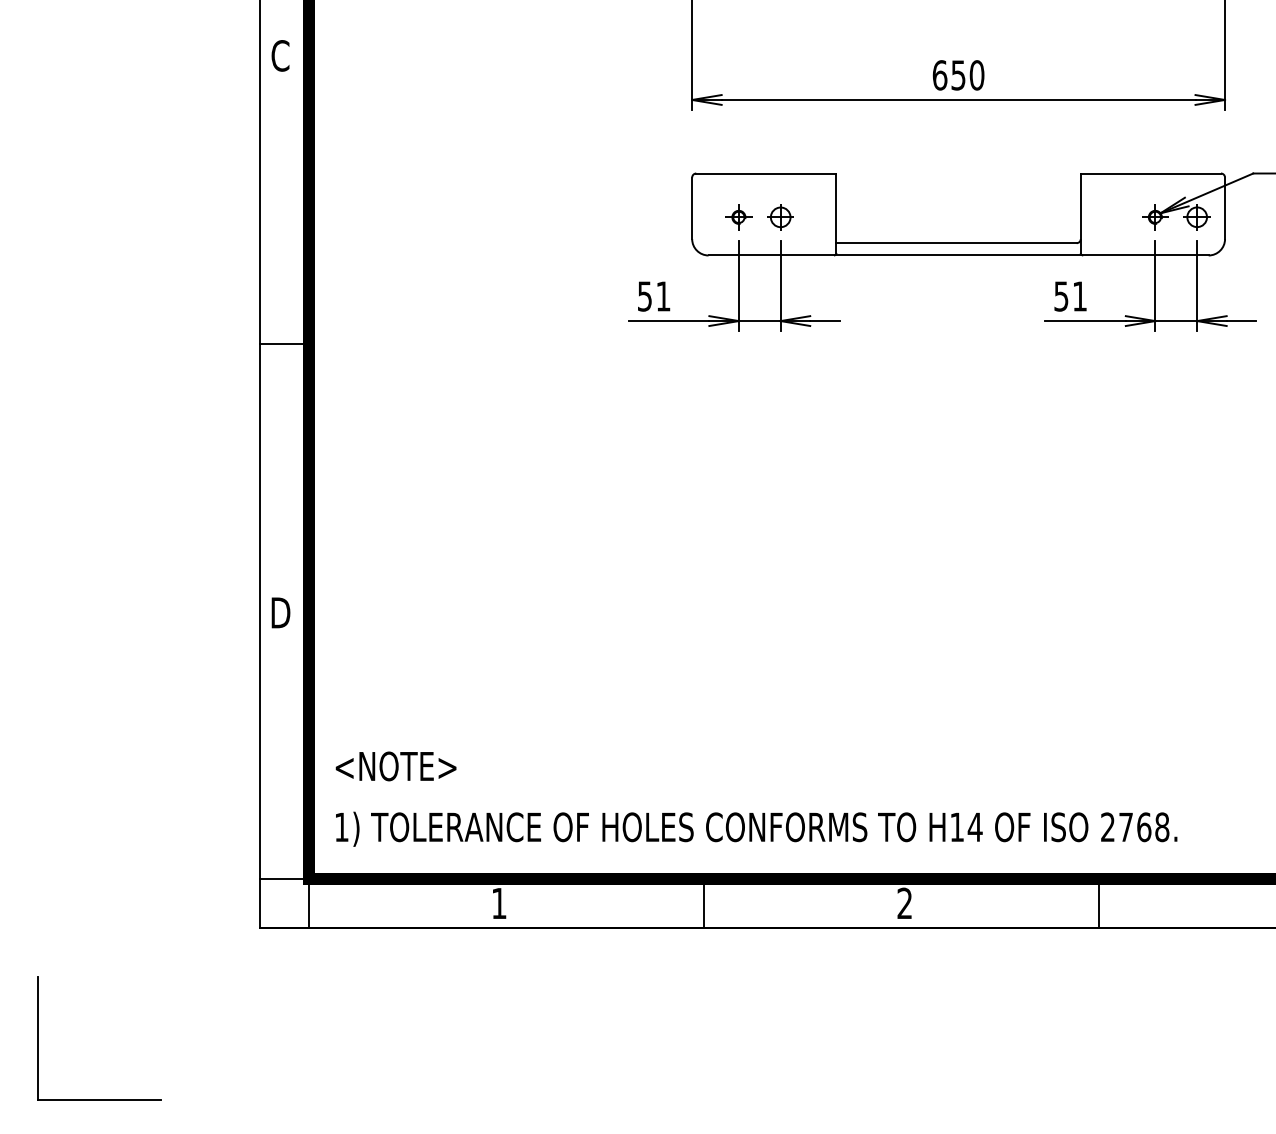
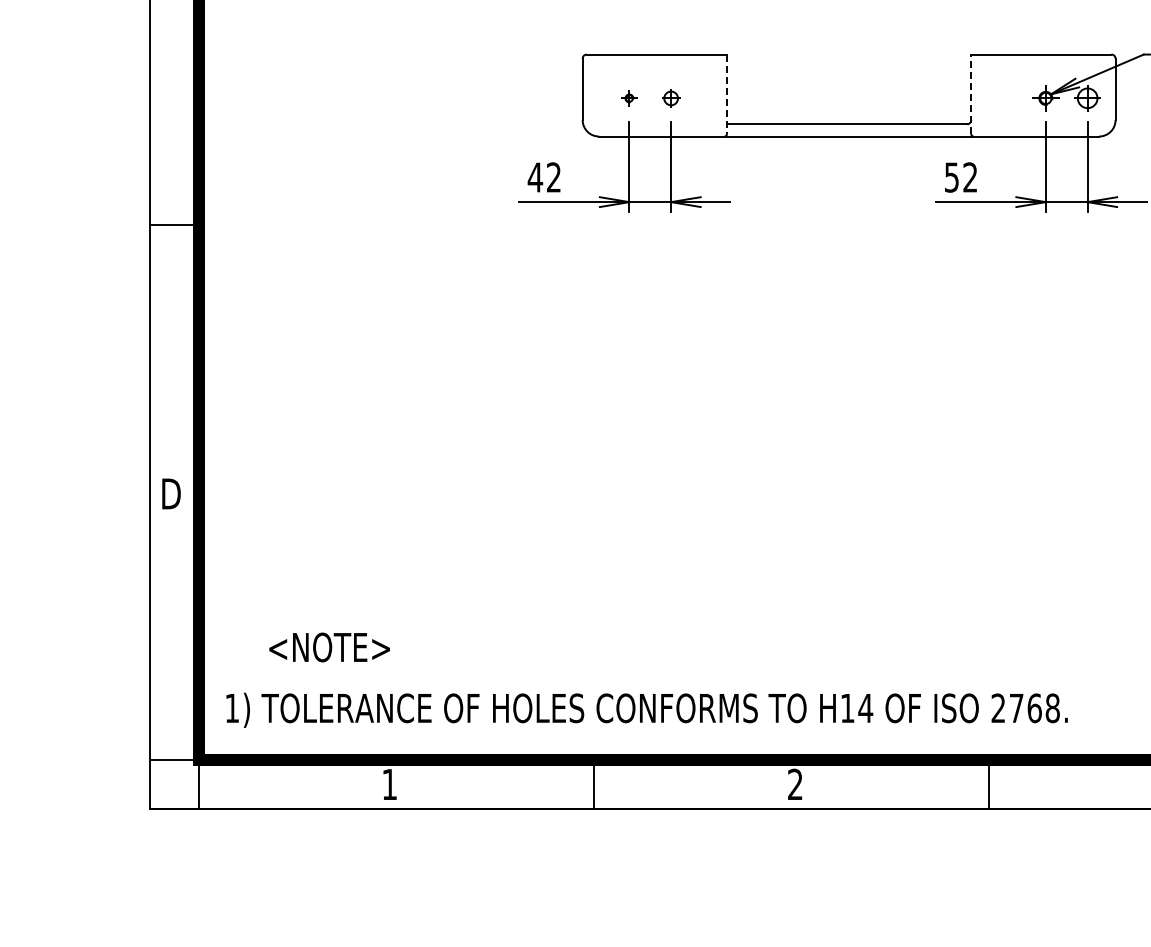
line: (836, 213) -> (727, 94), solid -> dashed
line: (1080, 213) -> (971, 94), solid -> dashed
part: (738, 217) -> (629, 98), size x0.6
part: (780, 217) -> (671, 98), size x0.7
text: (653, 296) -> (544, 177), 51 -> 42
text: (1079, 296) -> (970, 177), 51 -> 52
text: (395, 766) -> (329, 647), moved

